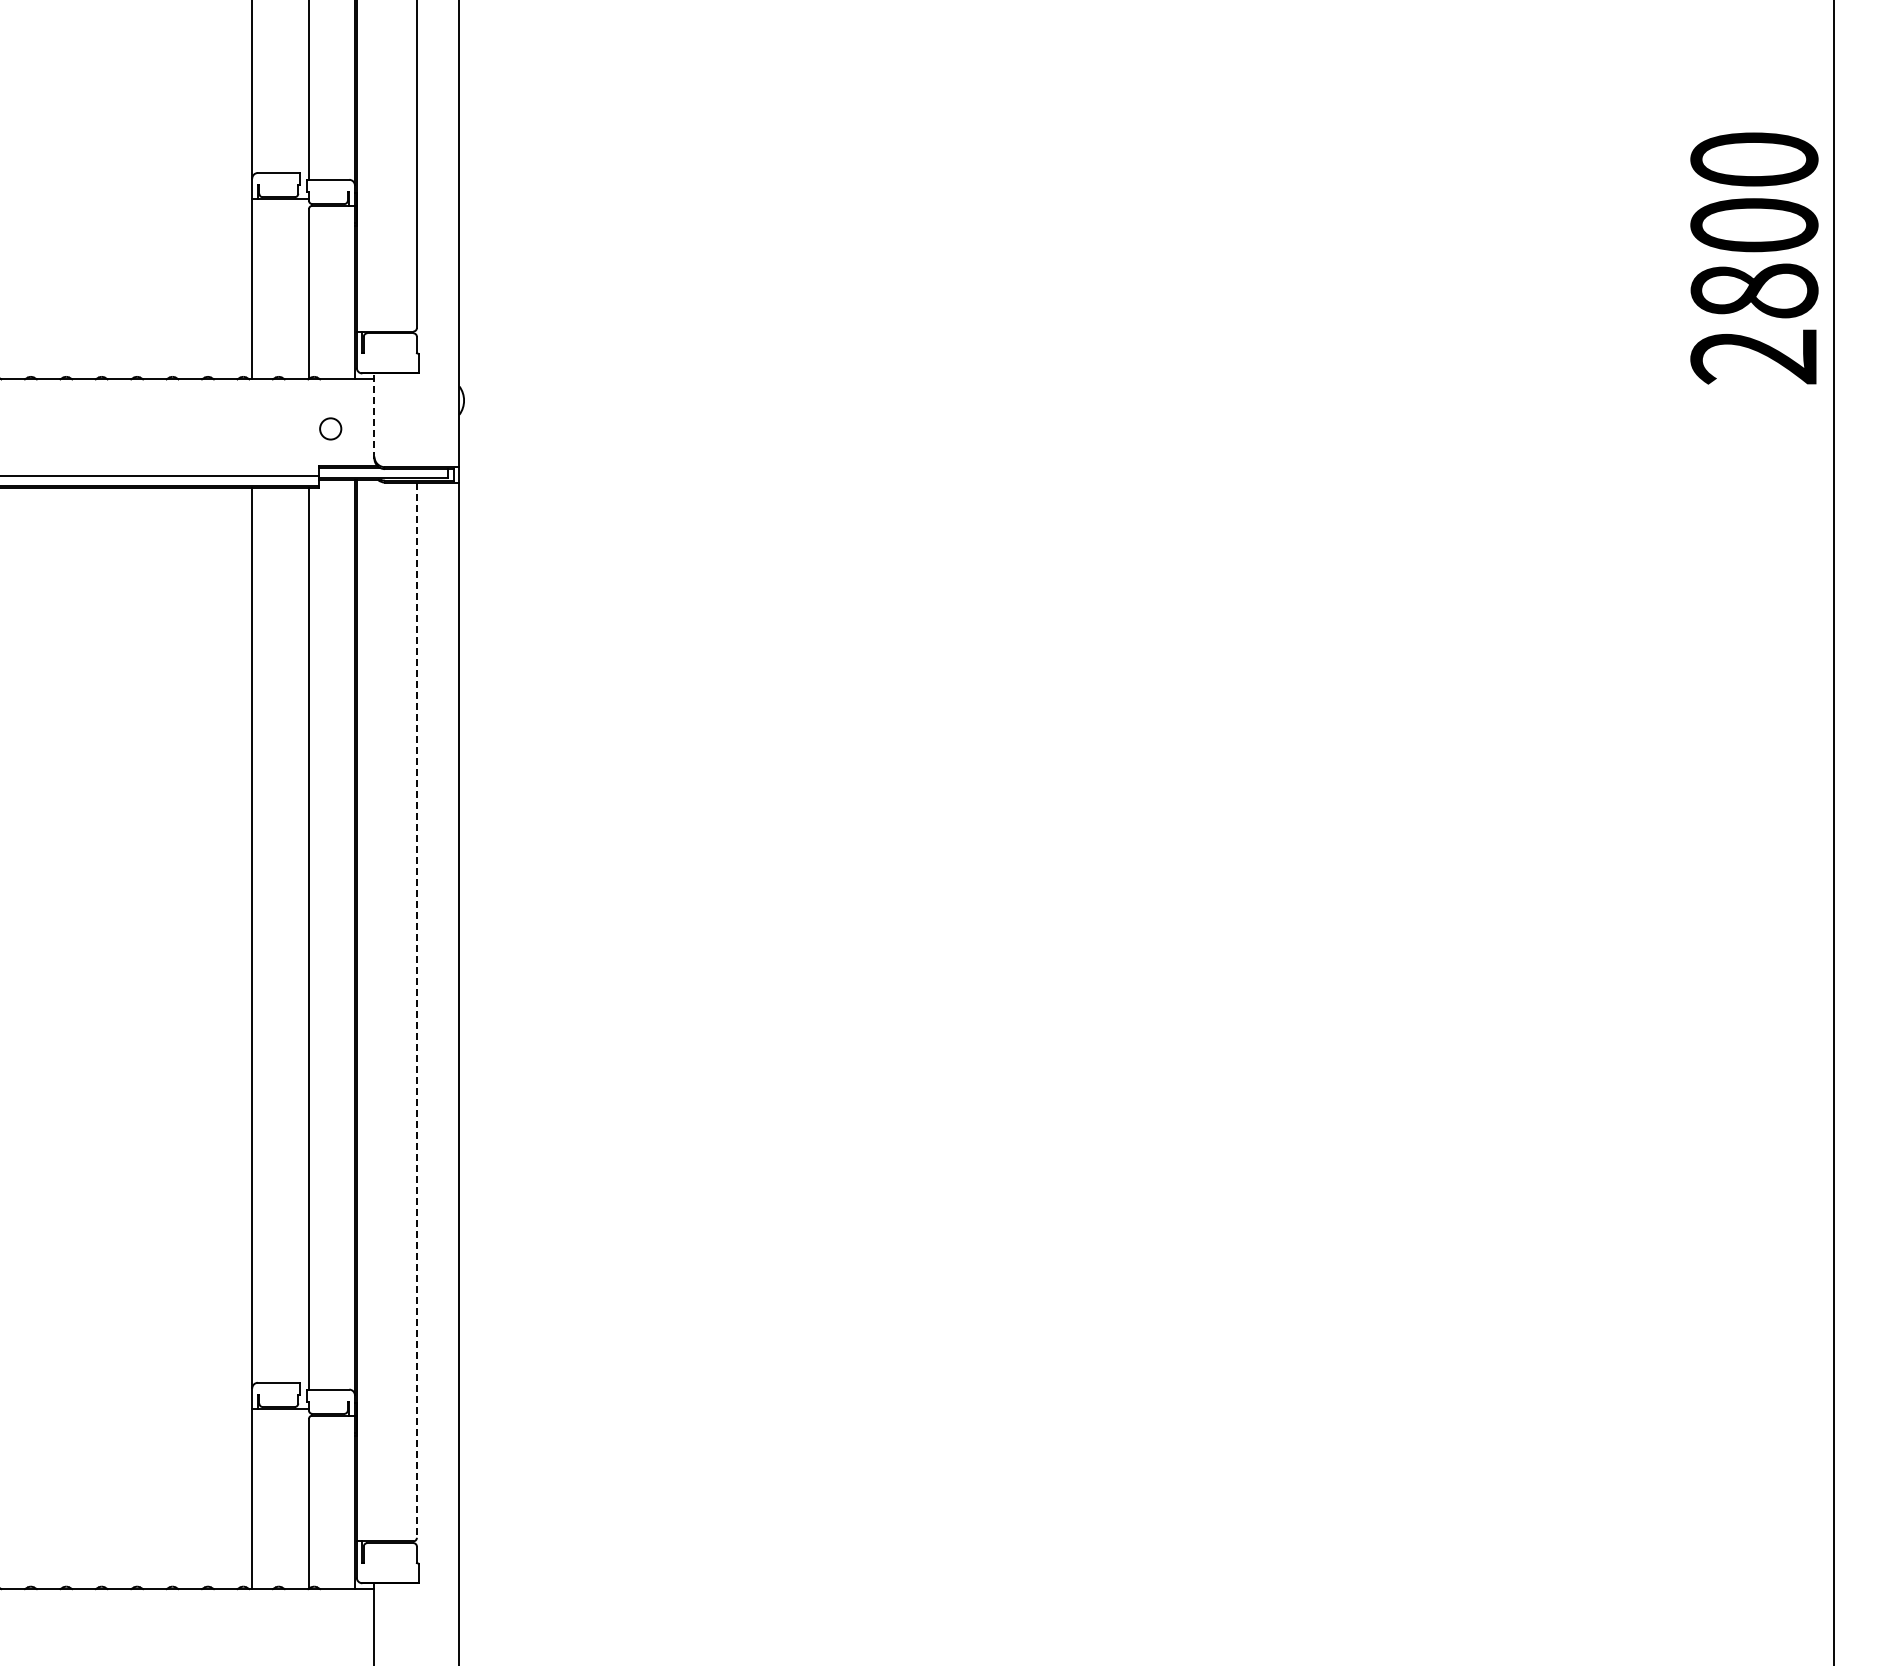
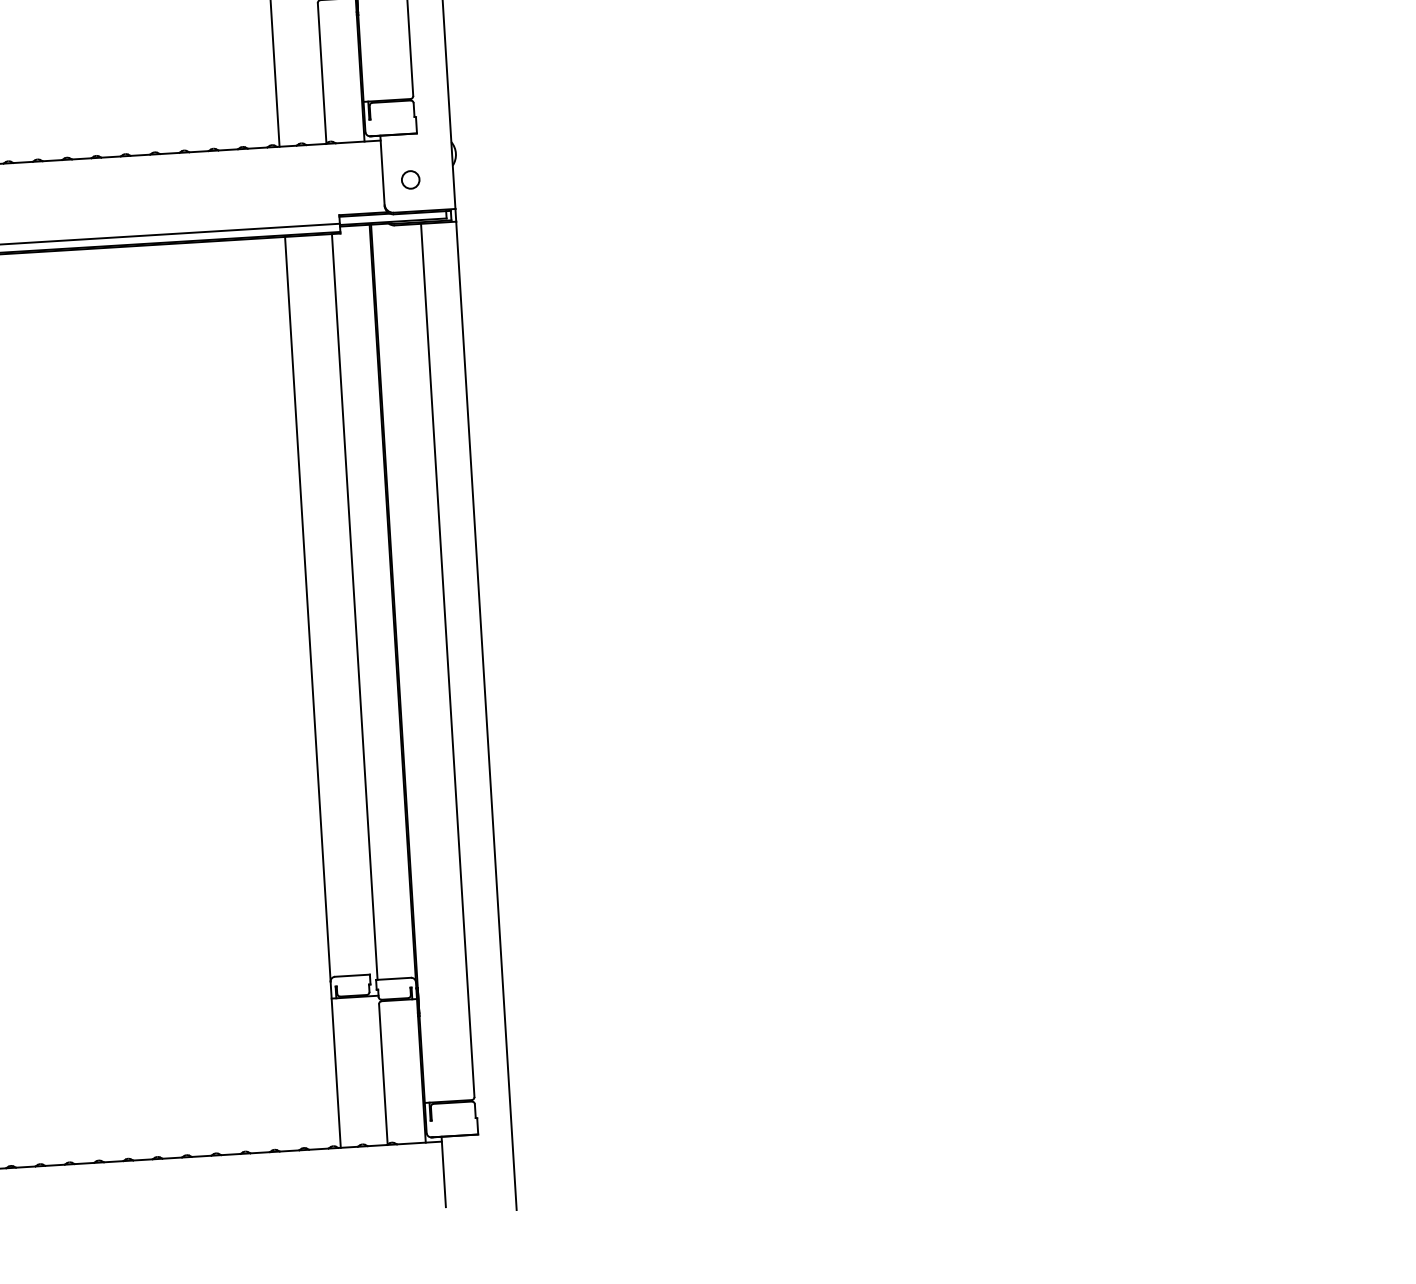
line: (374, 415) -> (382, 170), dashed -> solid
circle: (330, 428) -> (410, 179), moved
line: (416, 1010) -> (447, 660), dashed -> solid

